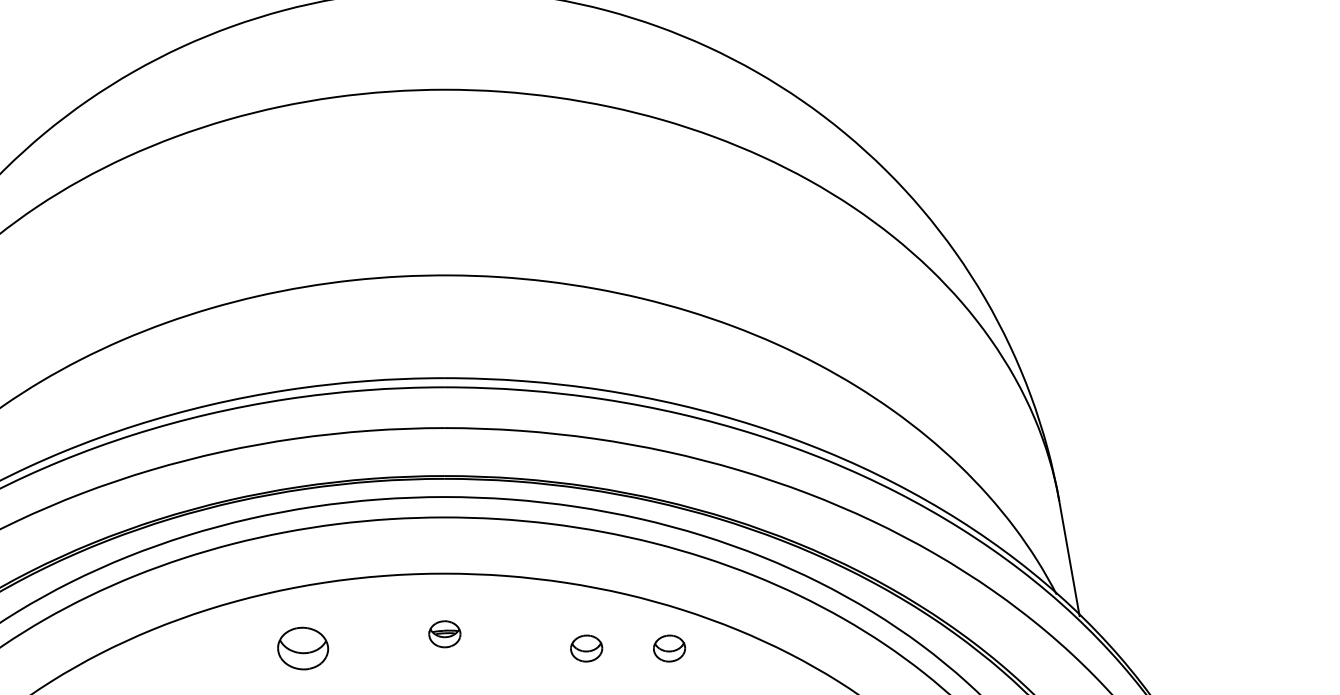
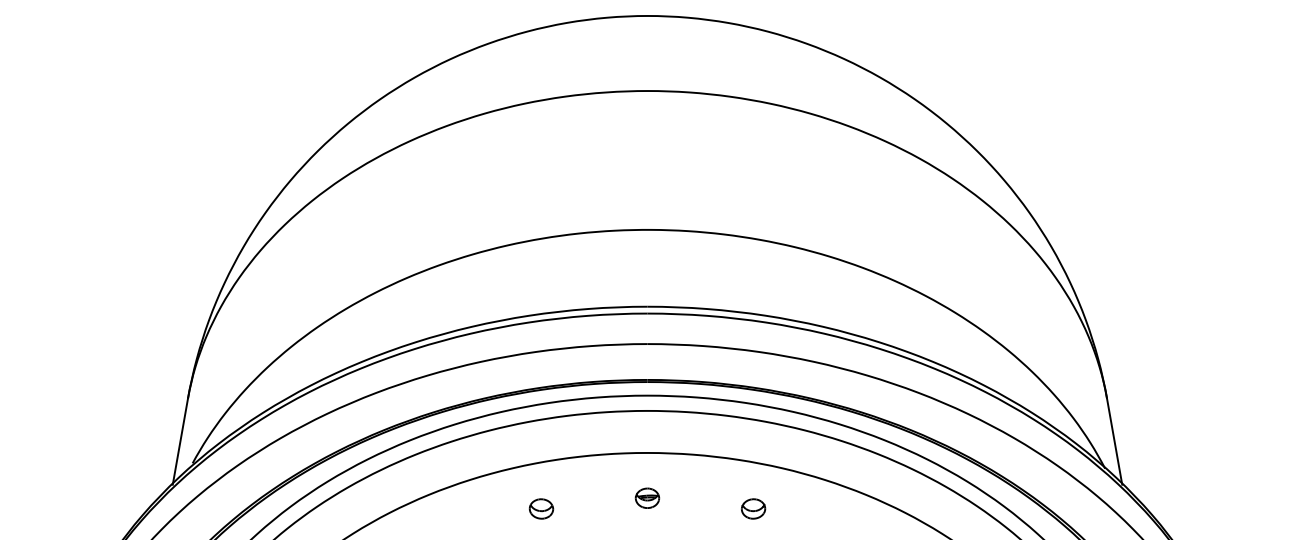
part: (303, 647) -> (541, 508), size x0.62
part: (669, 647) -> (815, 508), removed

